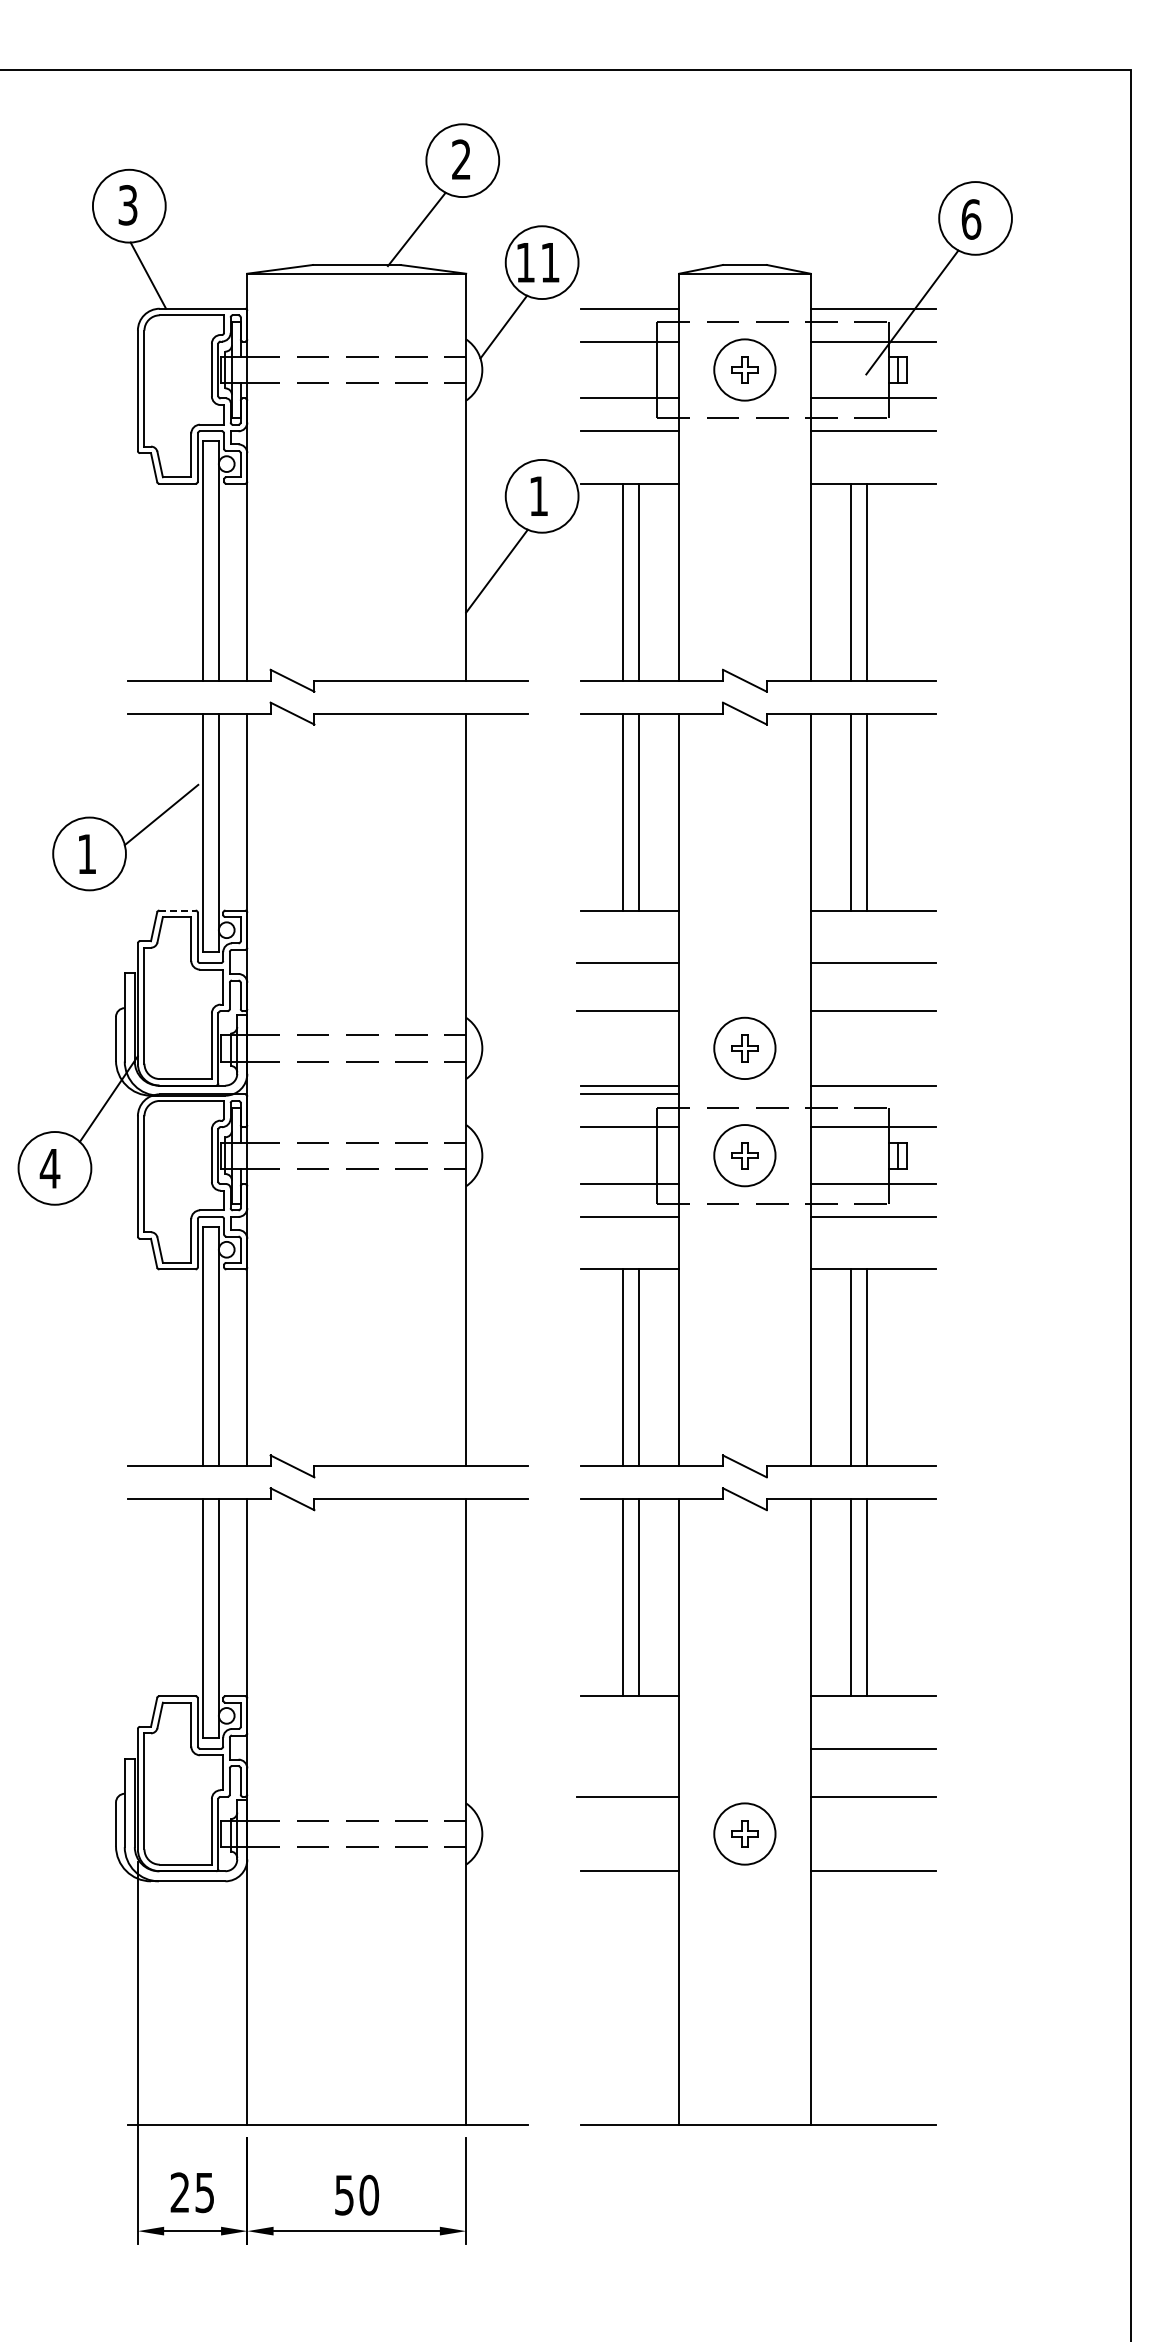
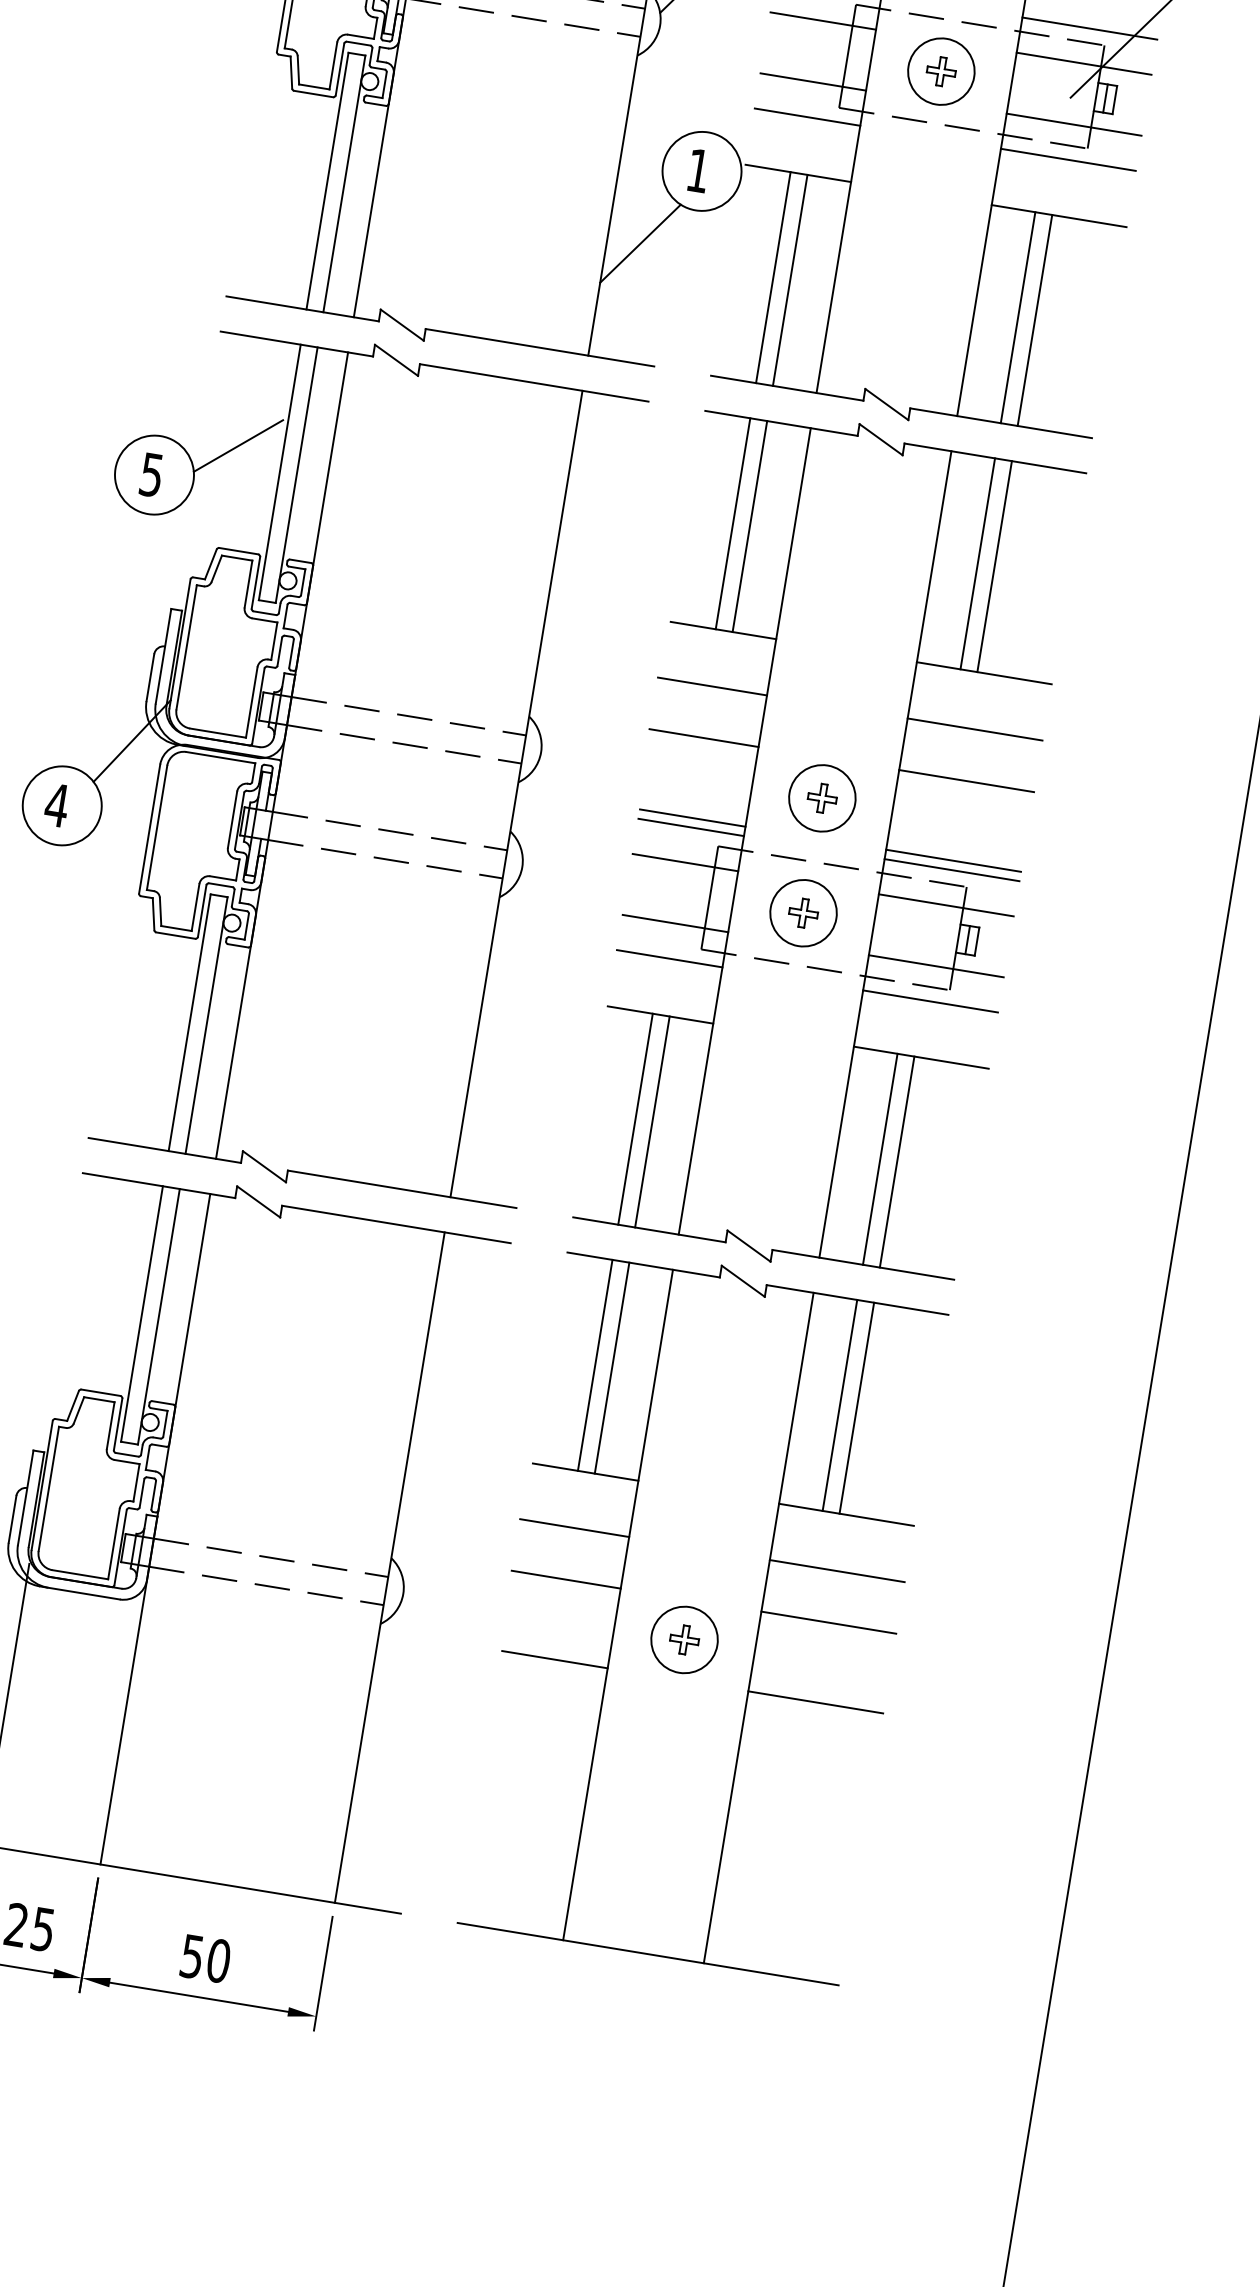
text: (86, 854) -> (151, 475), 1 -> 5
line: (178, 910) -> (239, 551), dashed -> solid
line: (873, 1094) -> (952, 870), added
line: (628, 1748) -> (574, 1527), added

